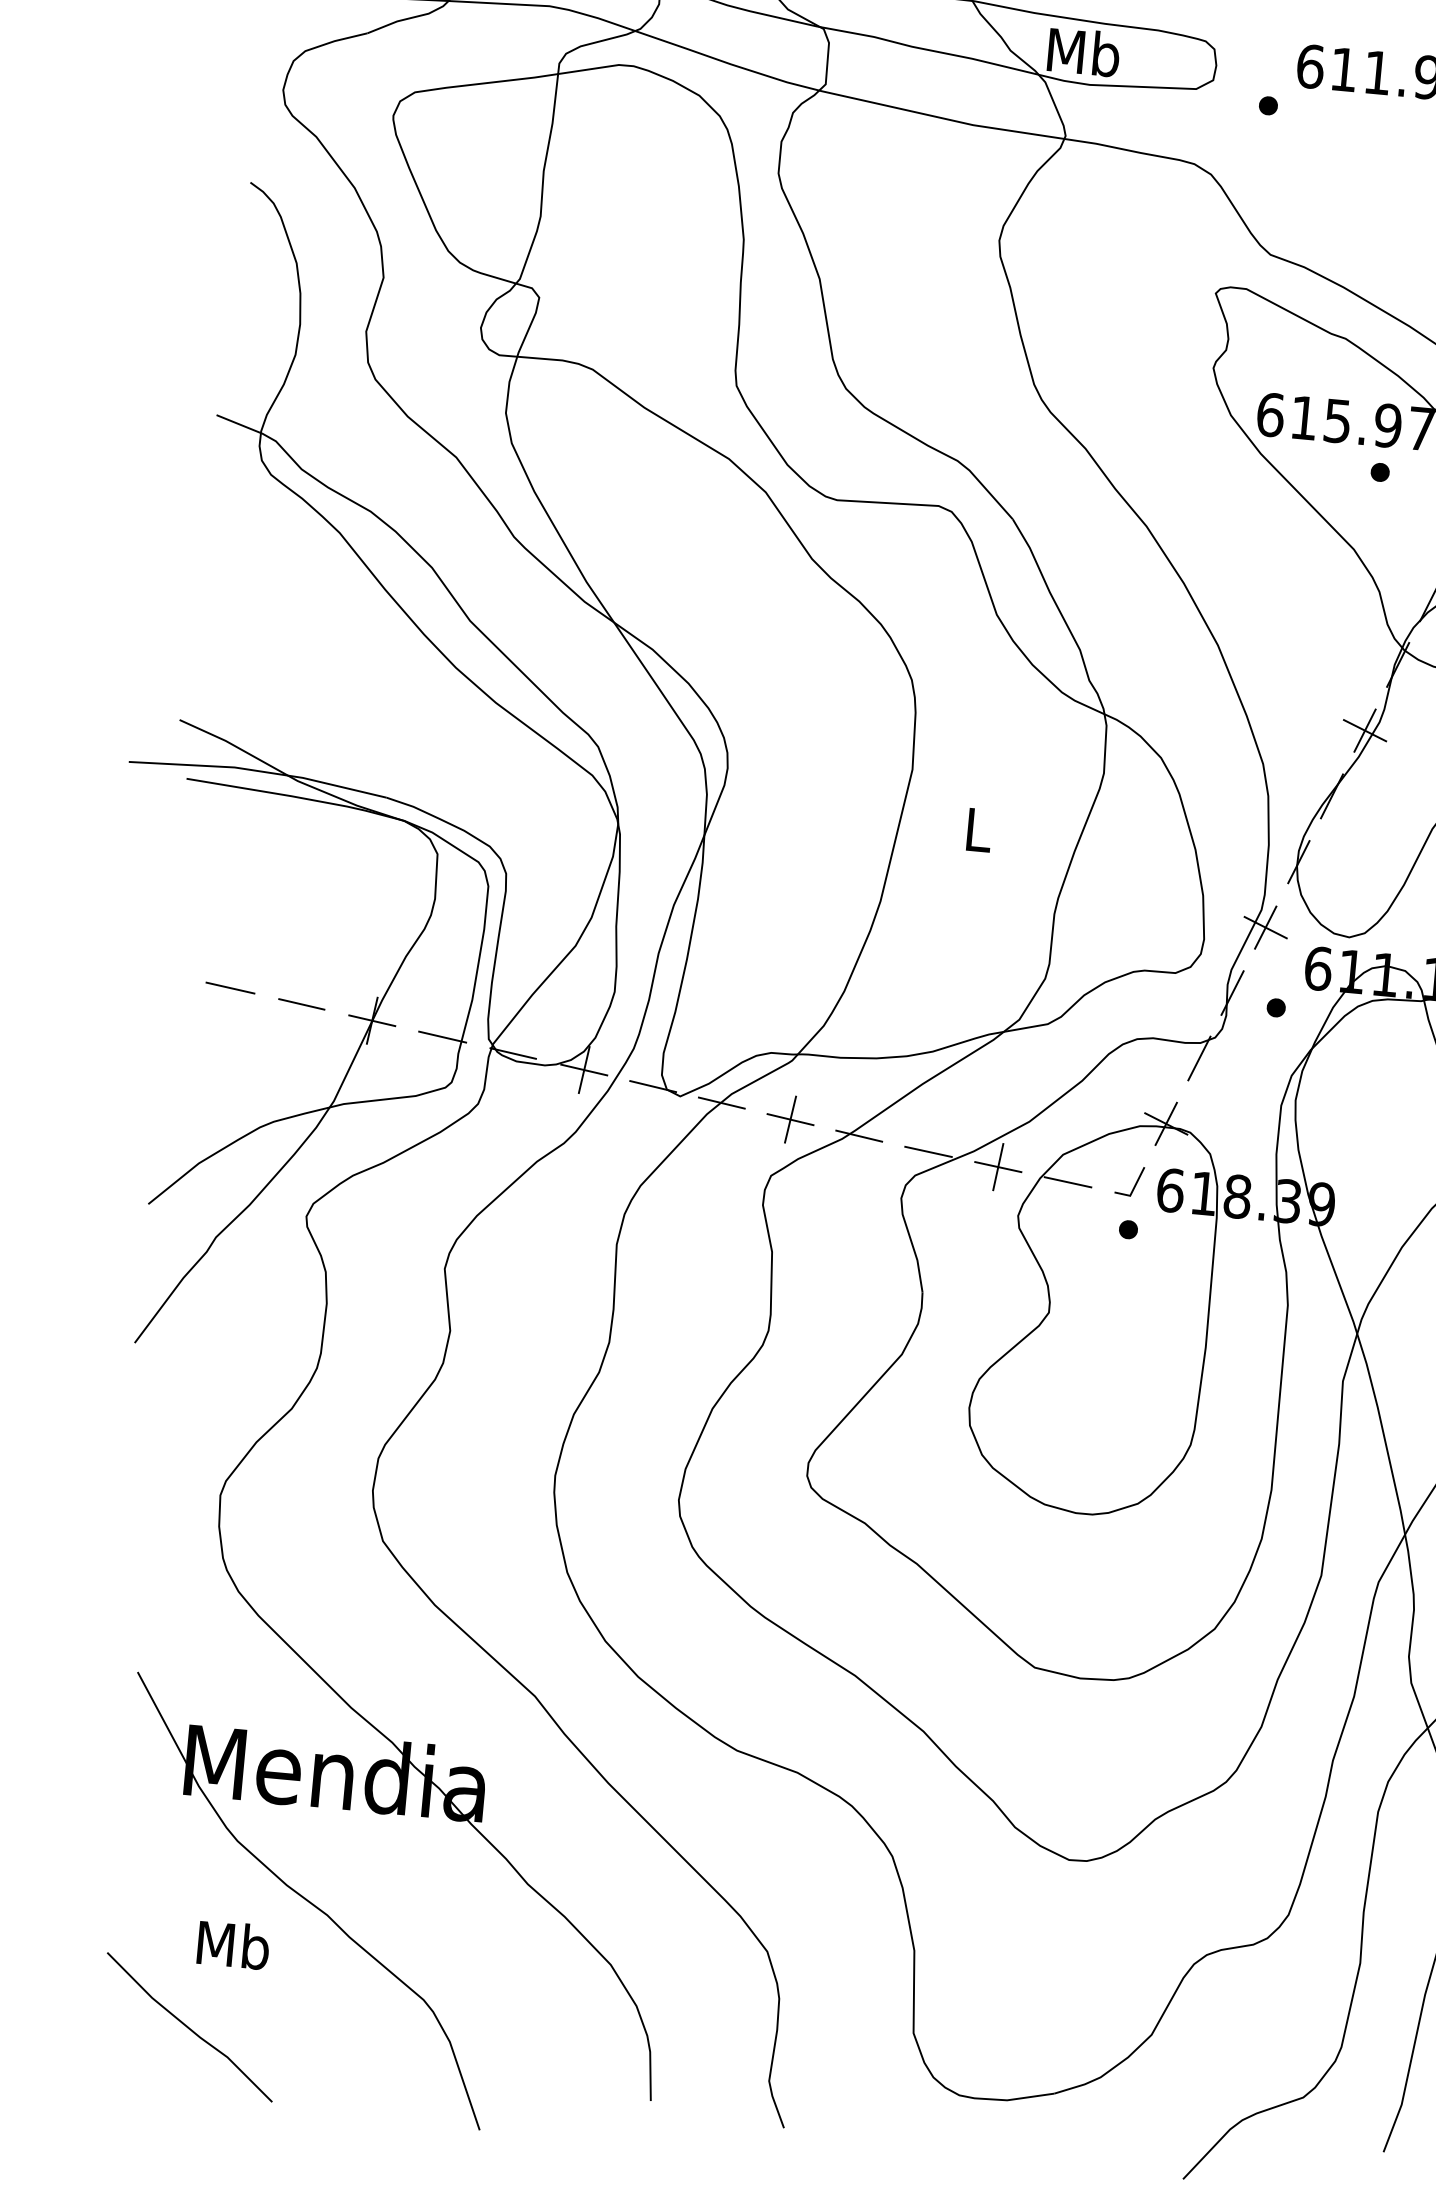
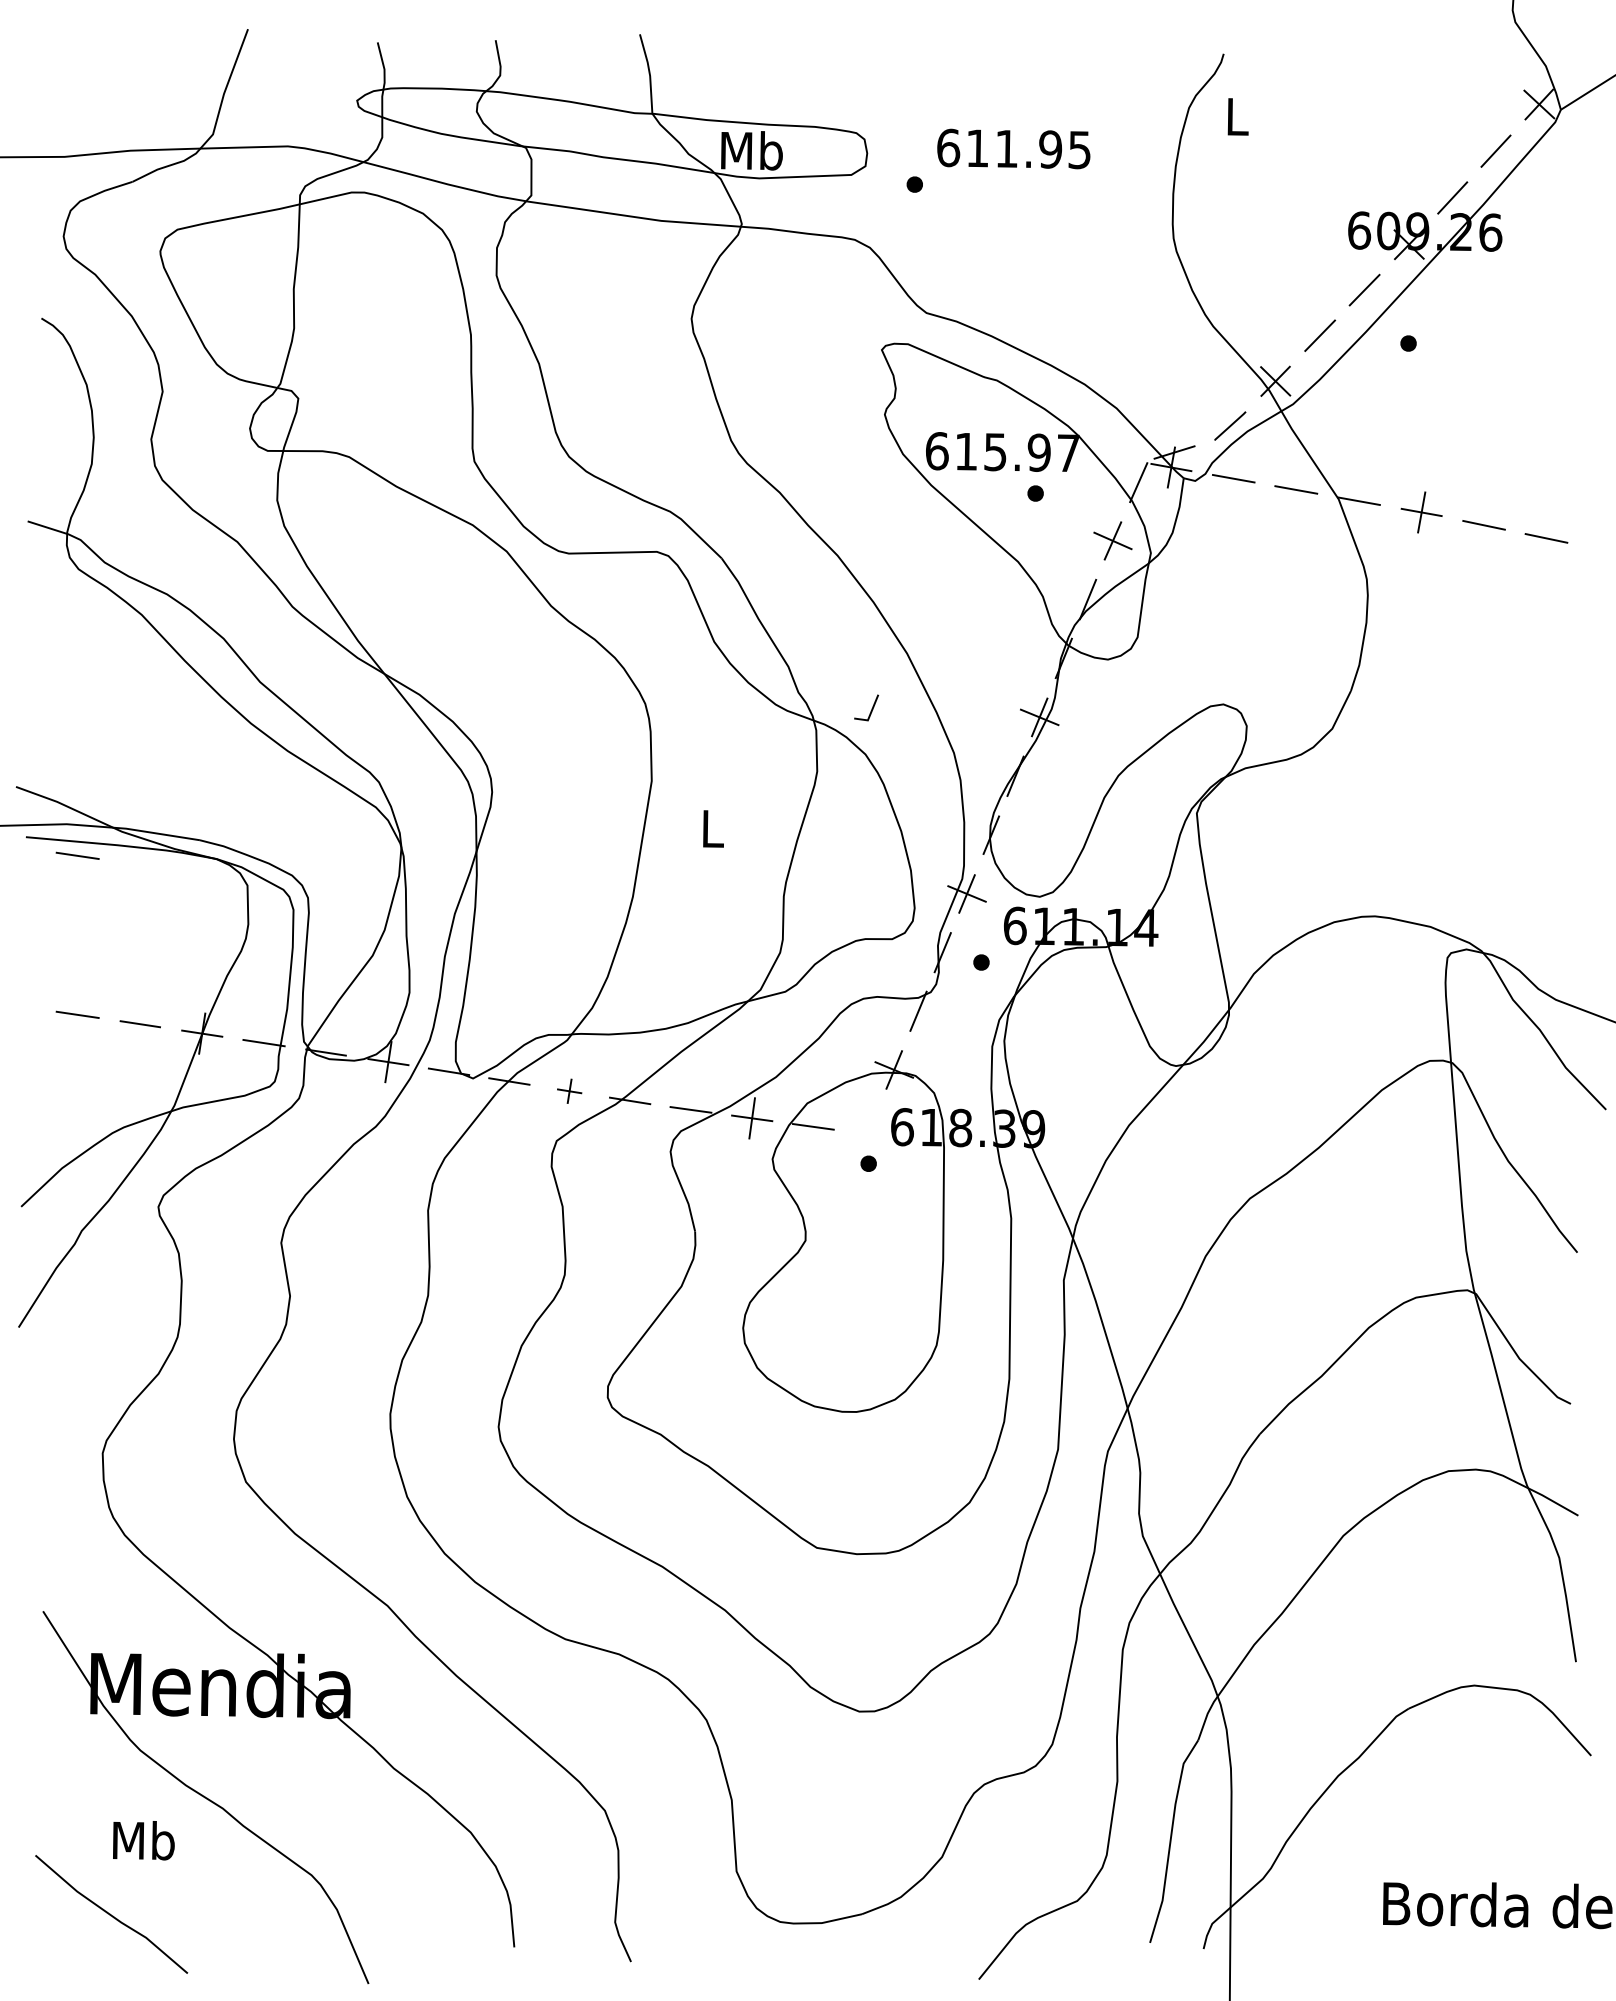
line: (244, 804) -> (77, 855), added
part: (790, 1119) -> (569, 1091), size x0.6
line: (1135, 1182) -> (871, 708), moved

